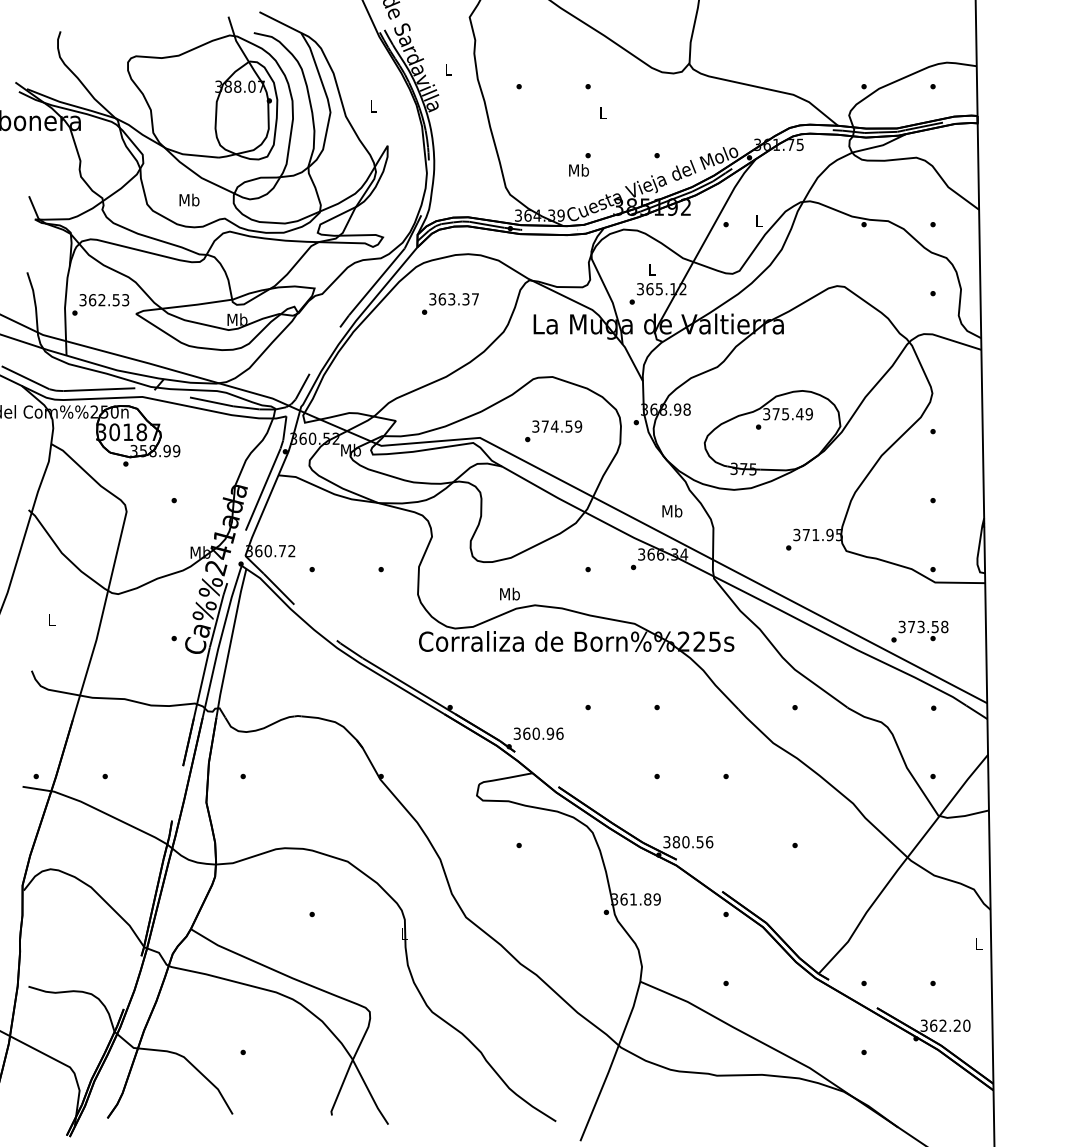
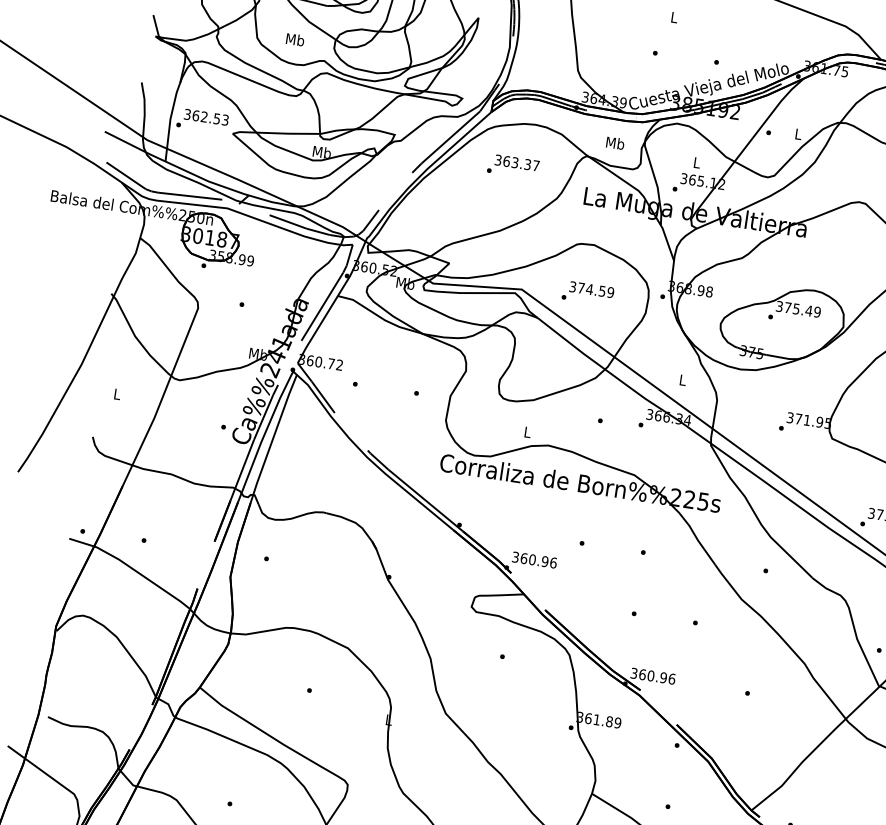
text: (578, 170) -> (614, 143), moved
text: (672, 510) -> (683, 379), Mb -> L
text: (509, 593) -> (527, 431), Mb -> L
text: (687, 842) -> (652, 676), 380.56 -> 360.96

